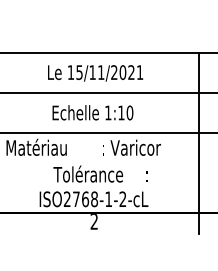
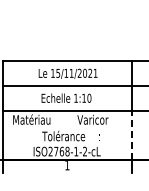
line: (198, 173) -> (131, 135), solid -> dashed
text: (94, 221) -> (67, 165), 2 -> 1

